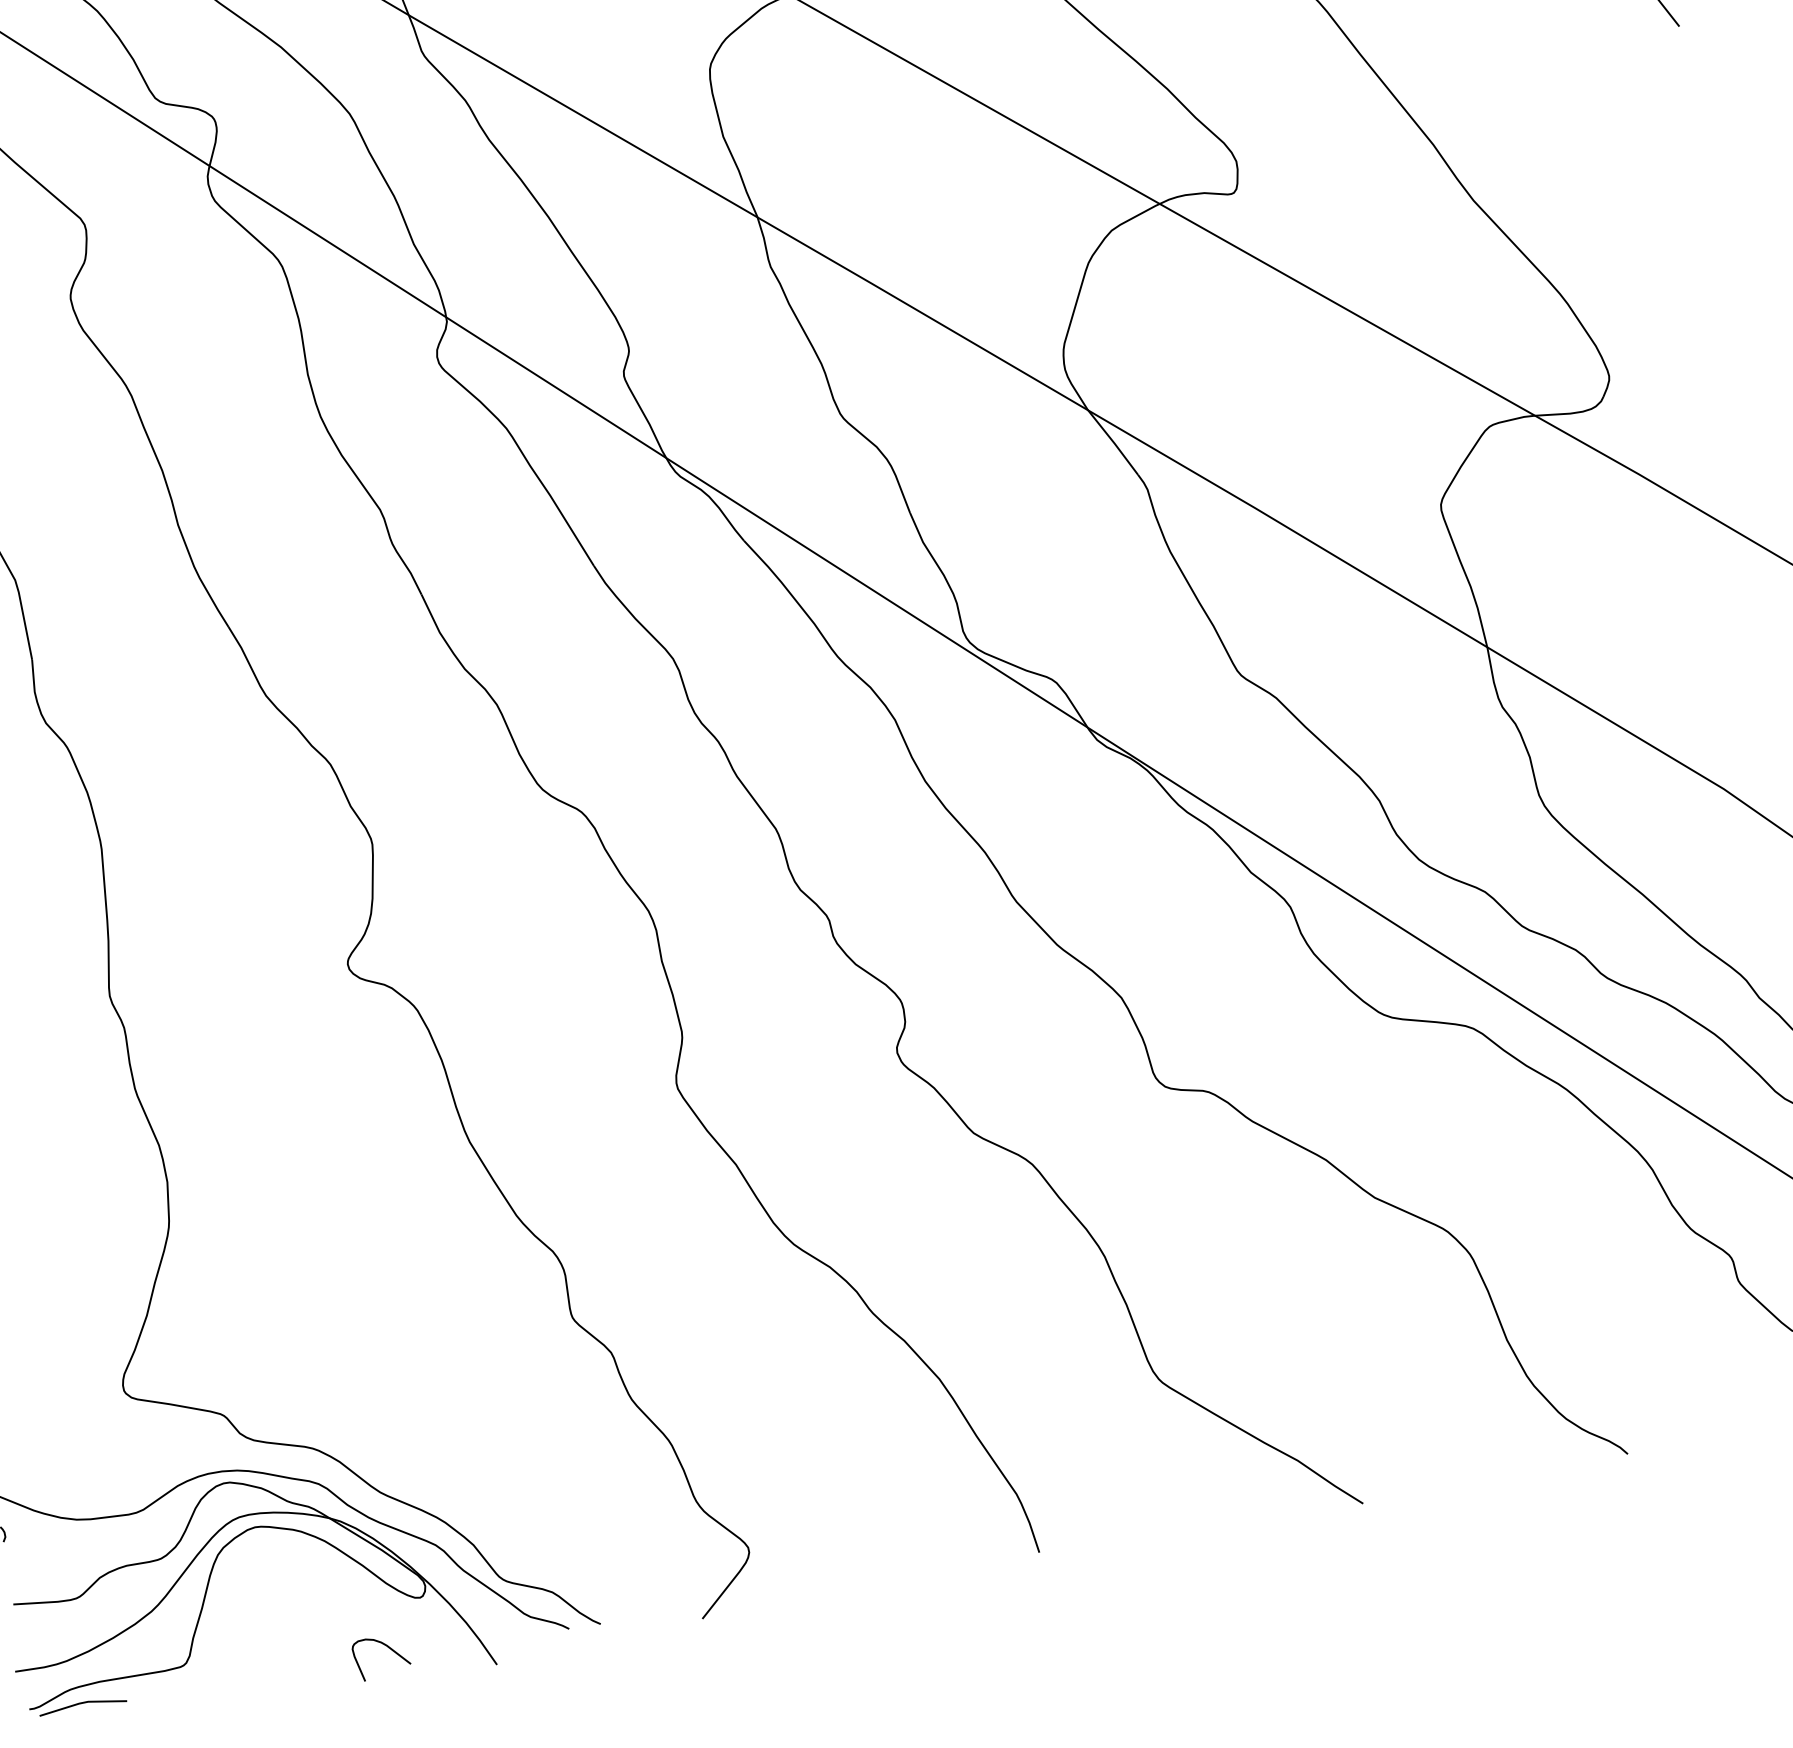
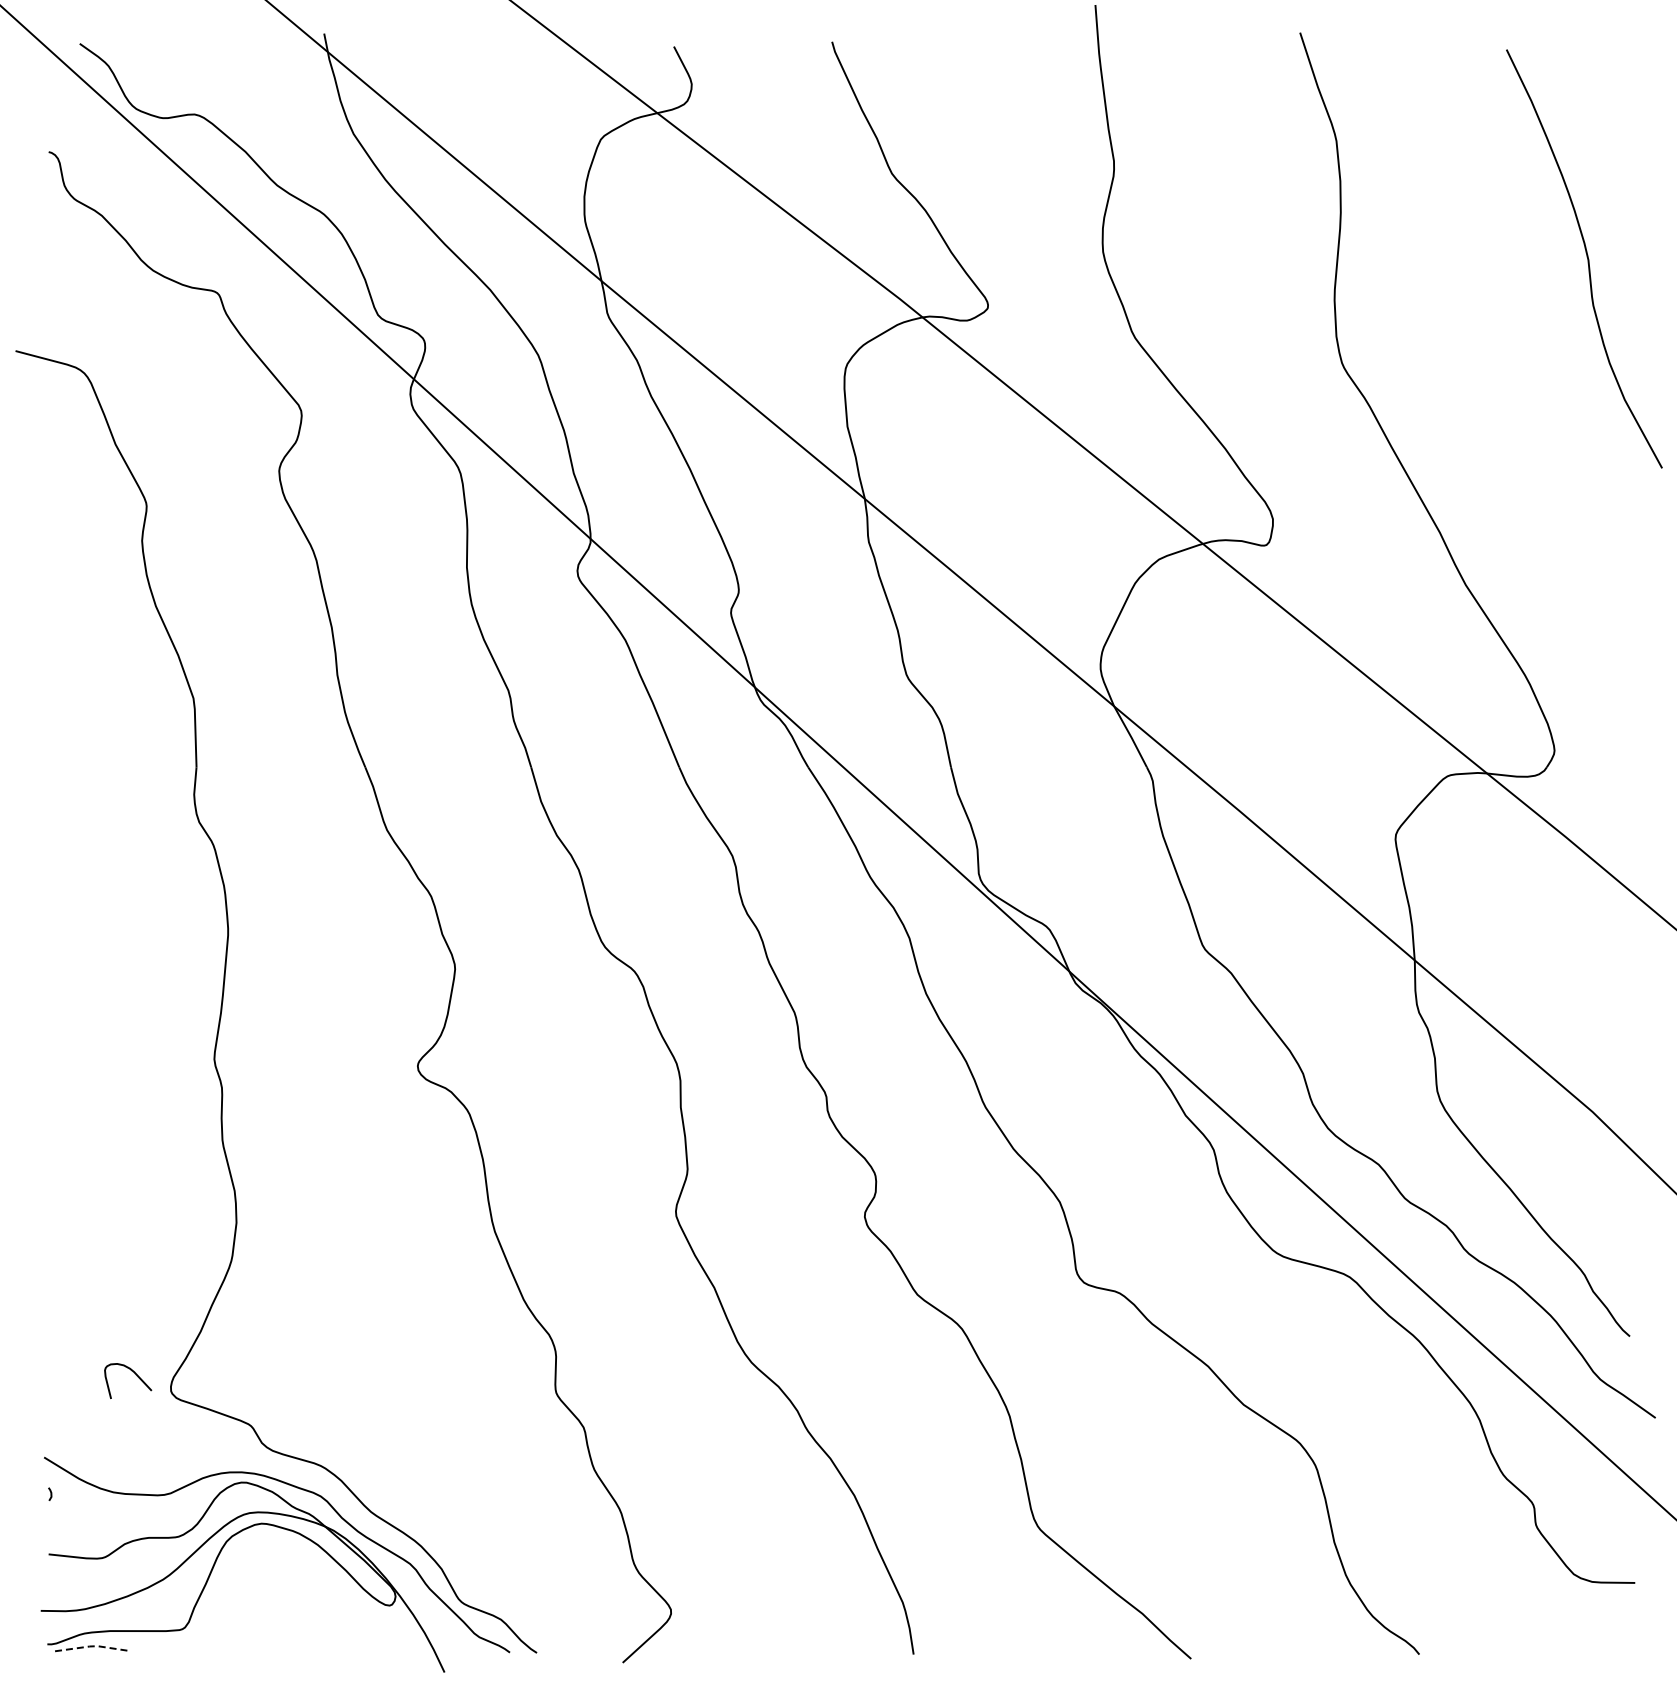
curve: (387, 1647) -> (134, 1373), moved
line: (82, 1703) -> (92, 1646), solid -> dashed

